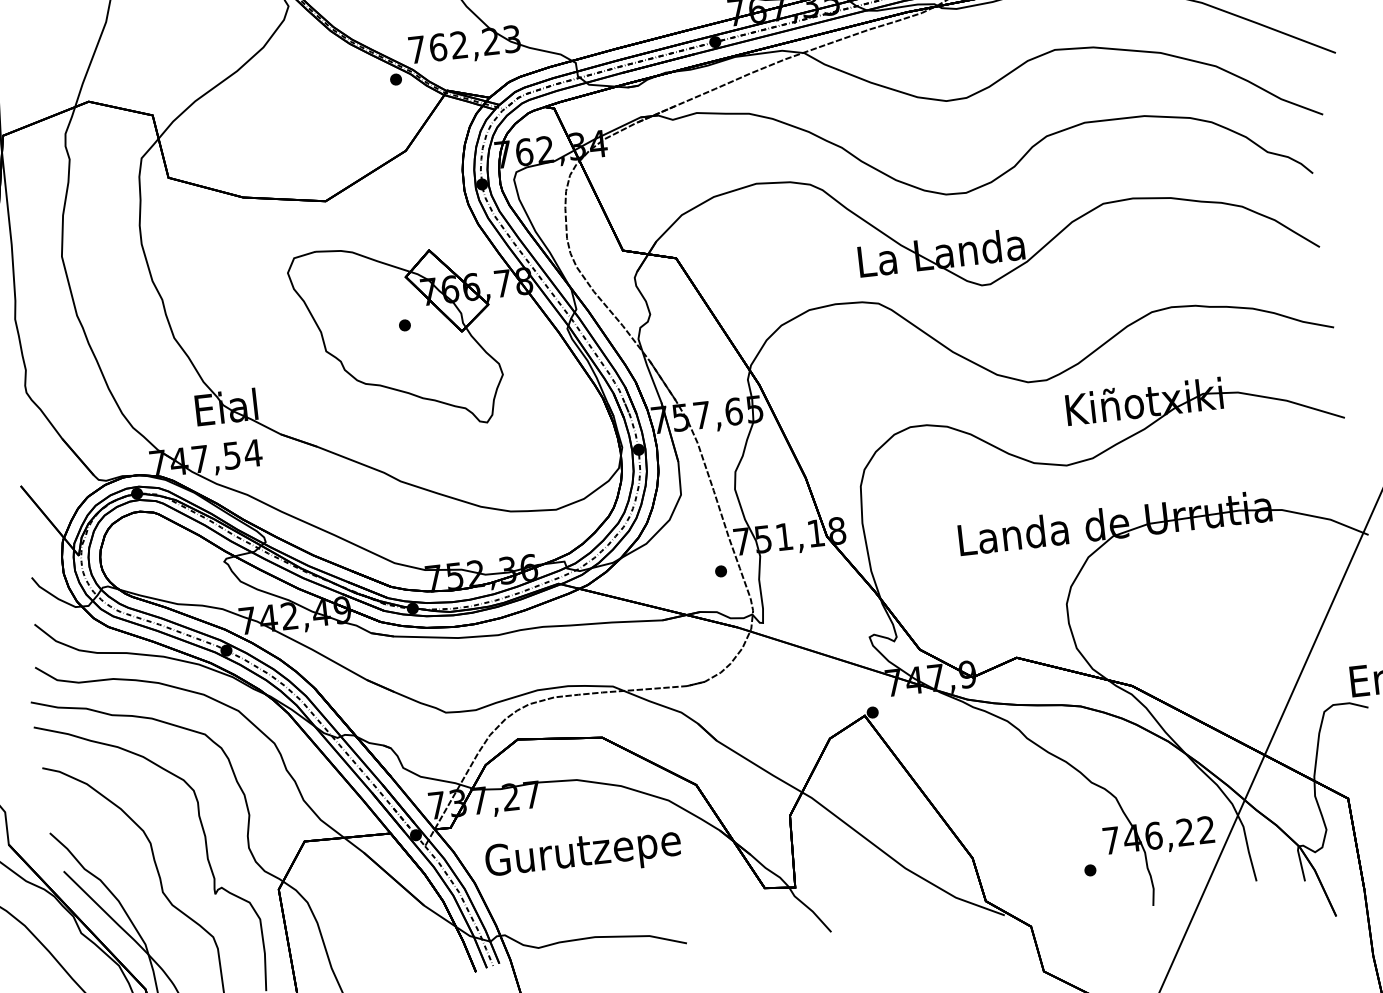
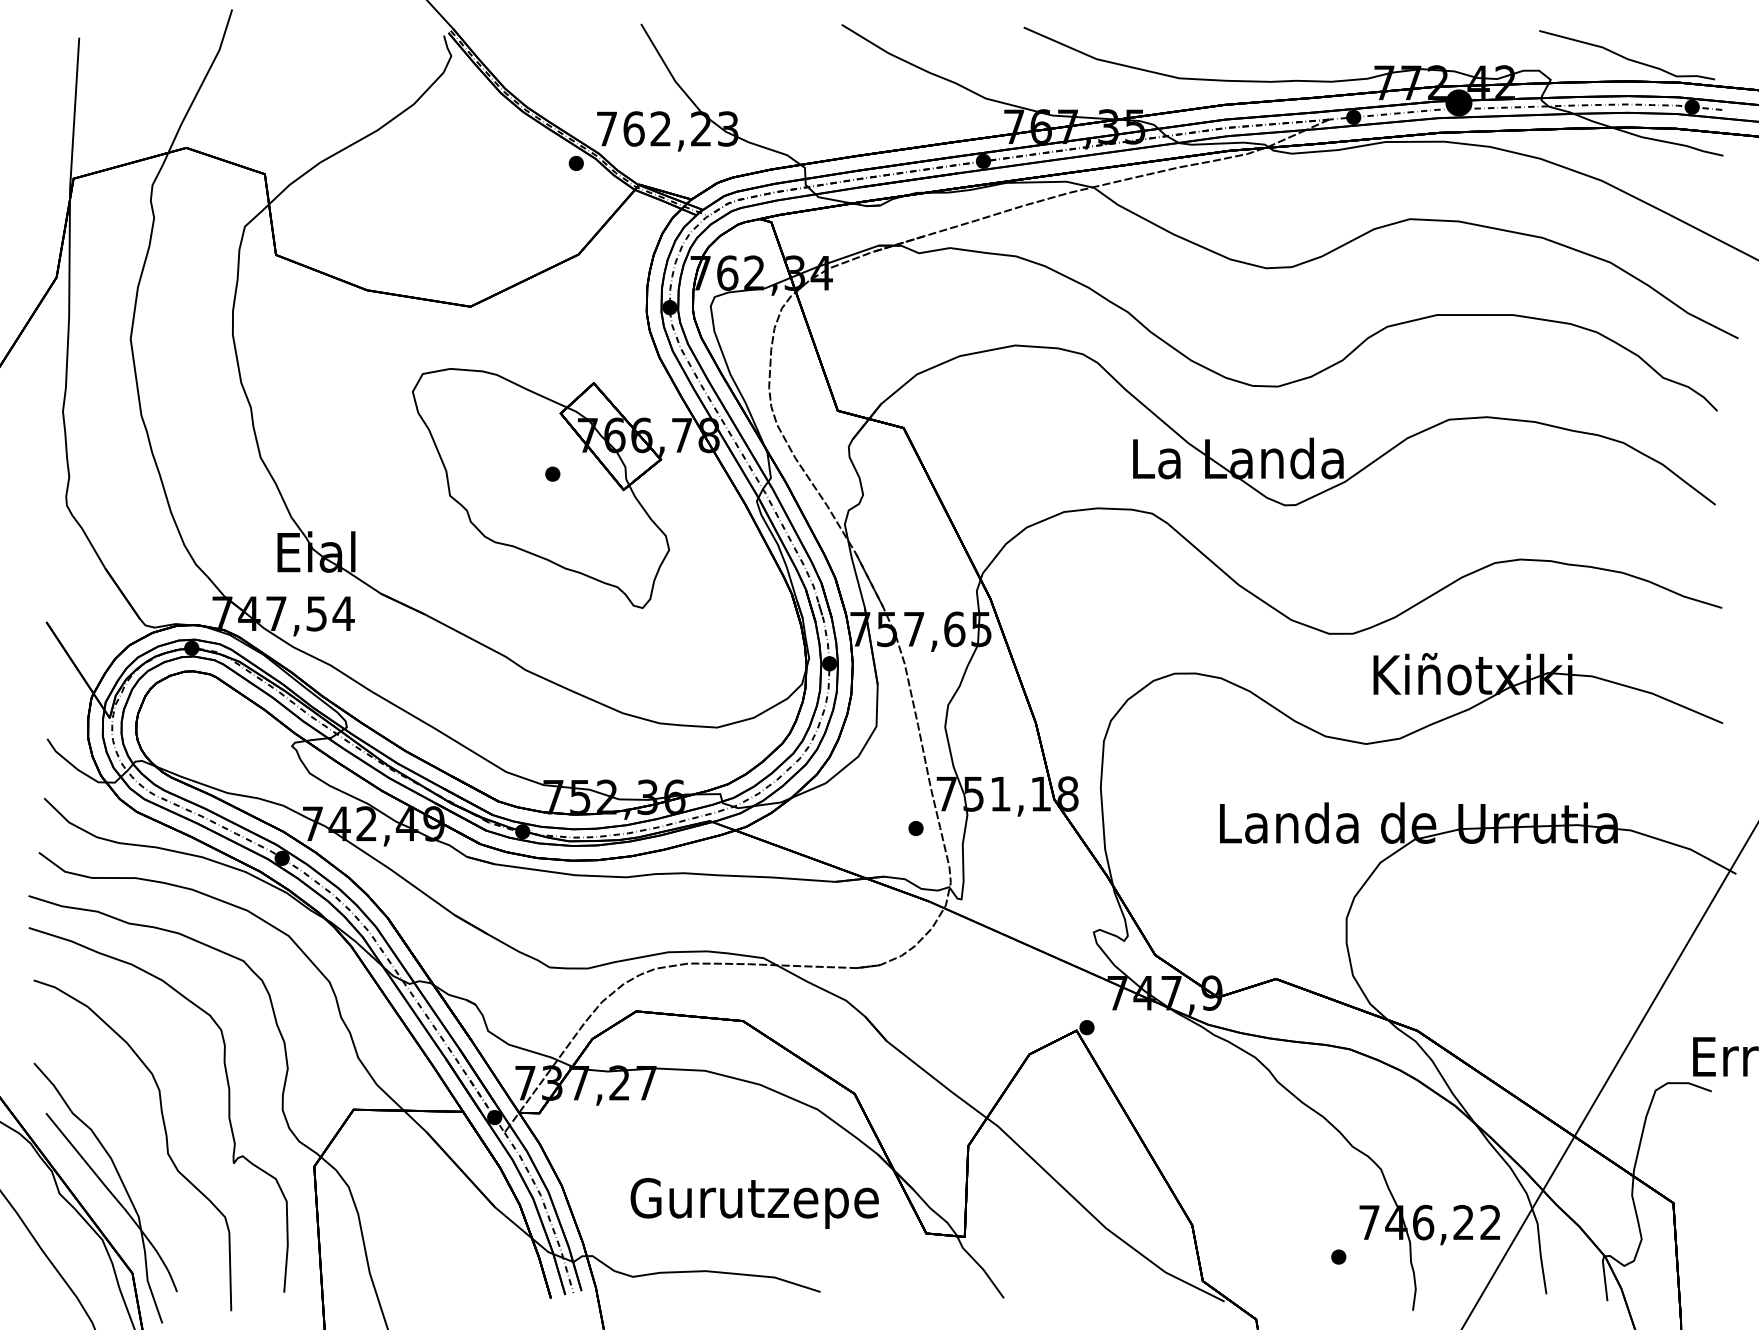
text: (583, 854) -> (754, 1203), moved

